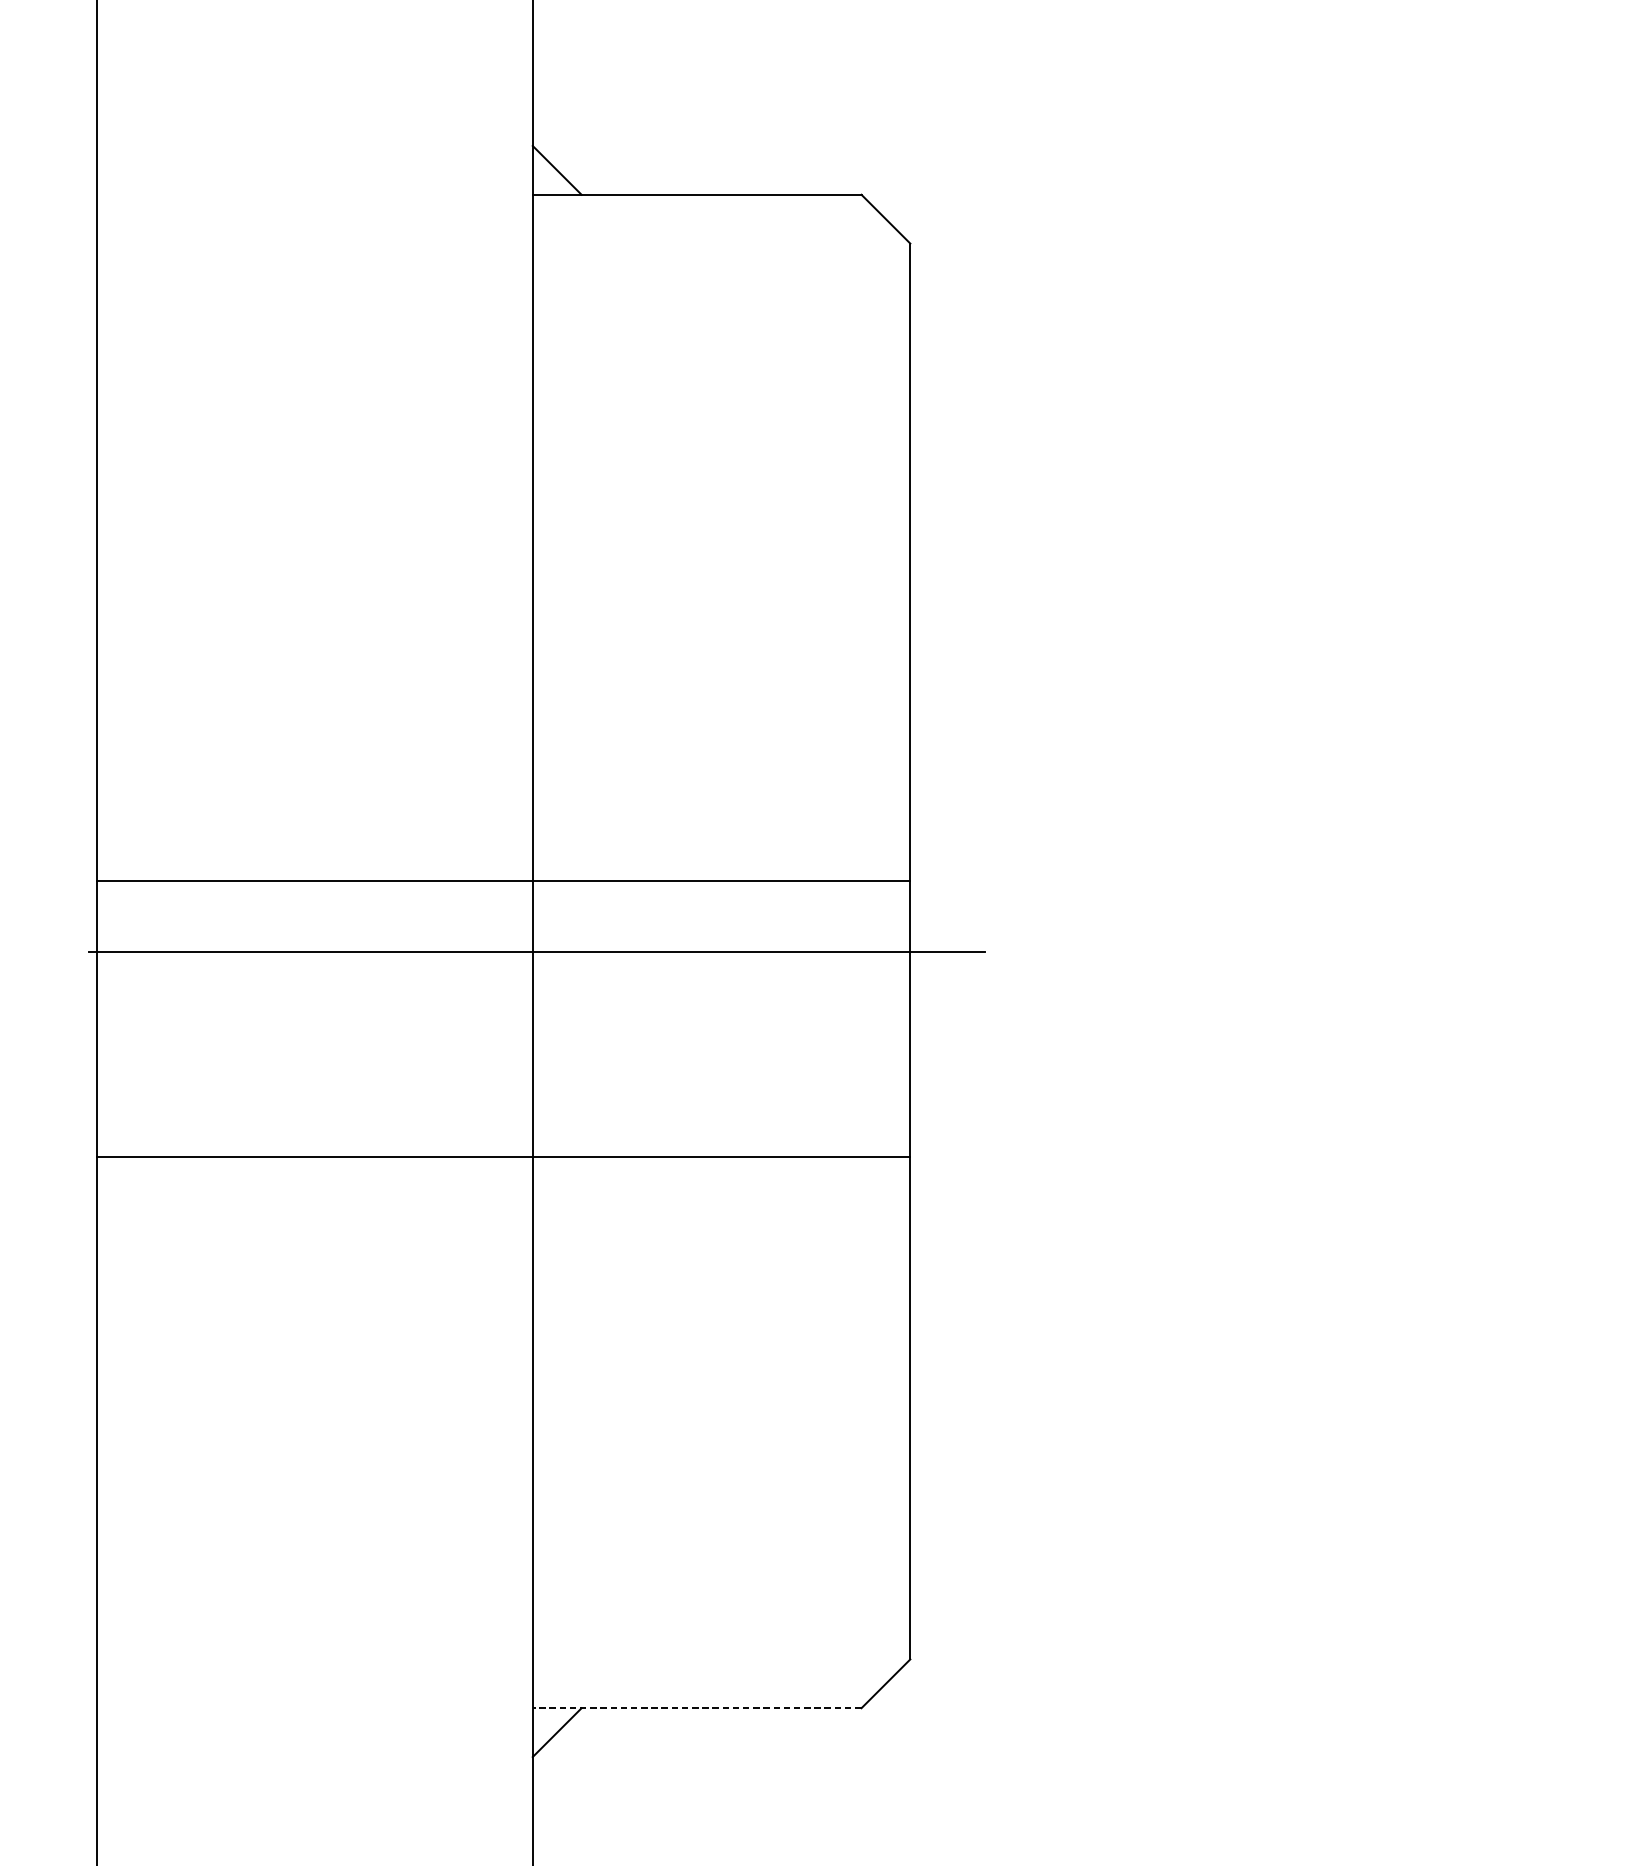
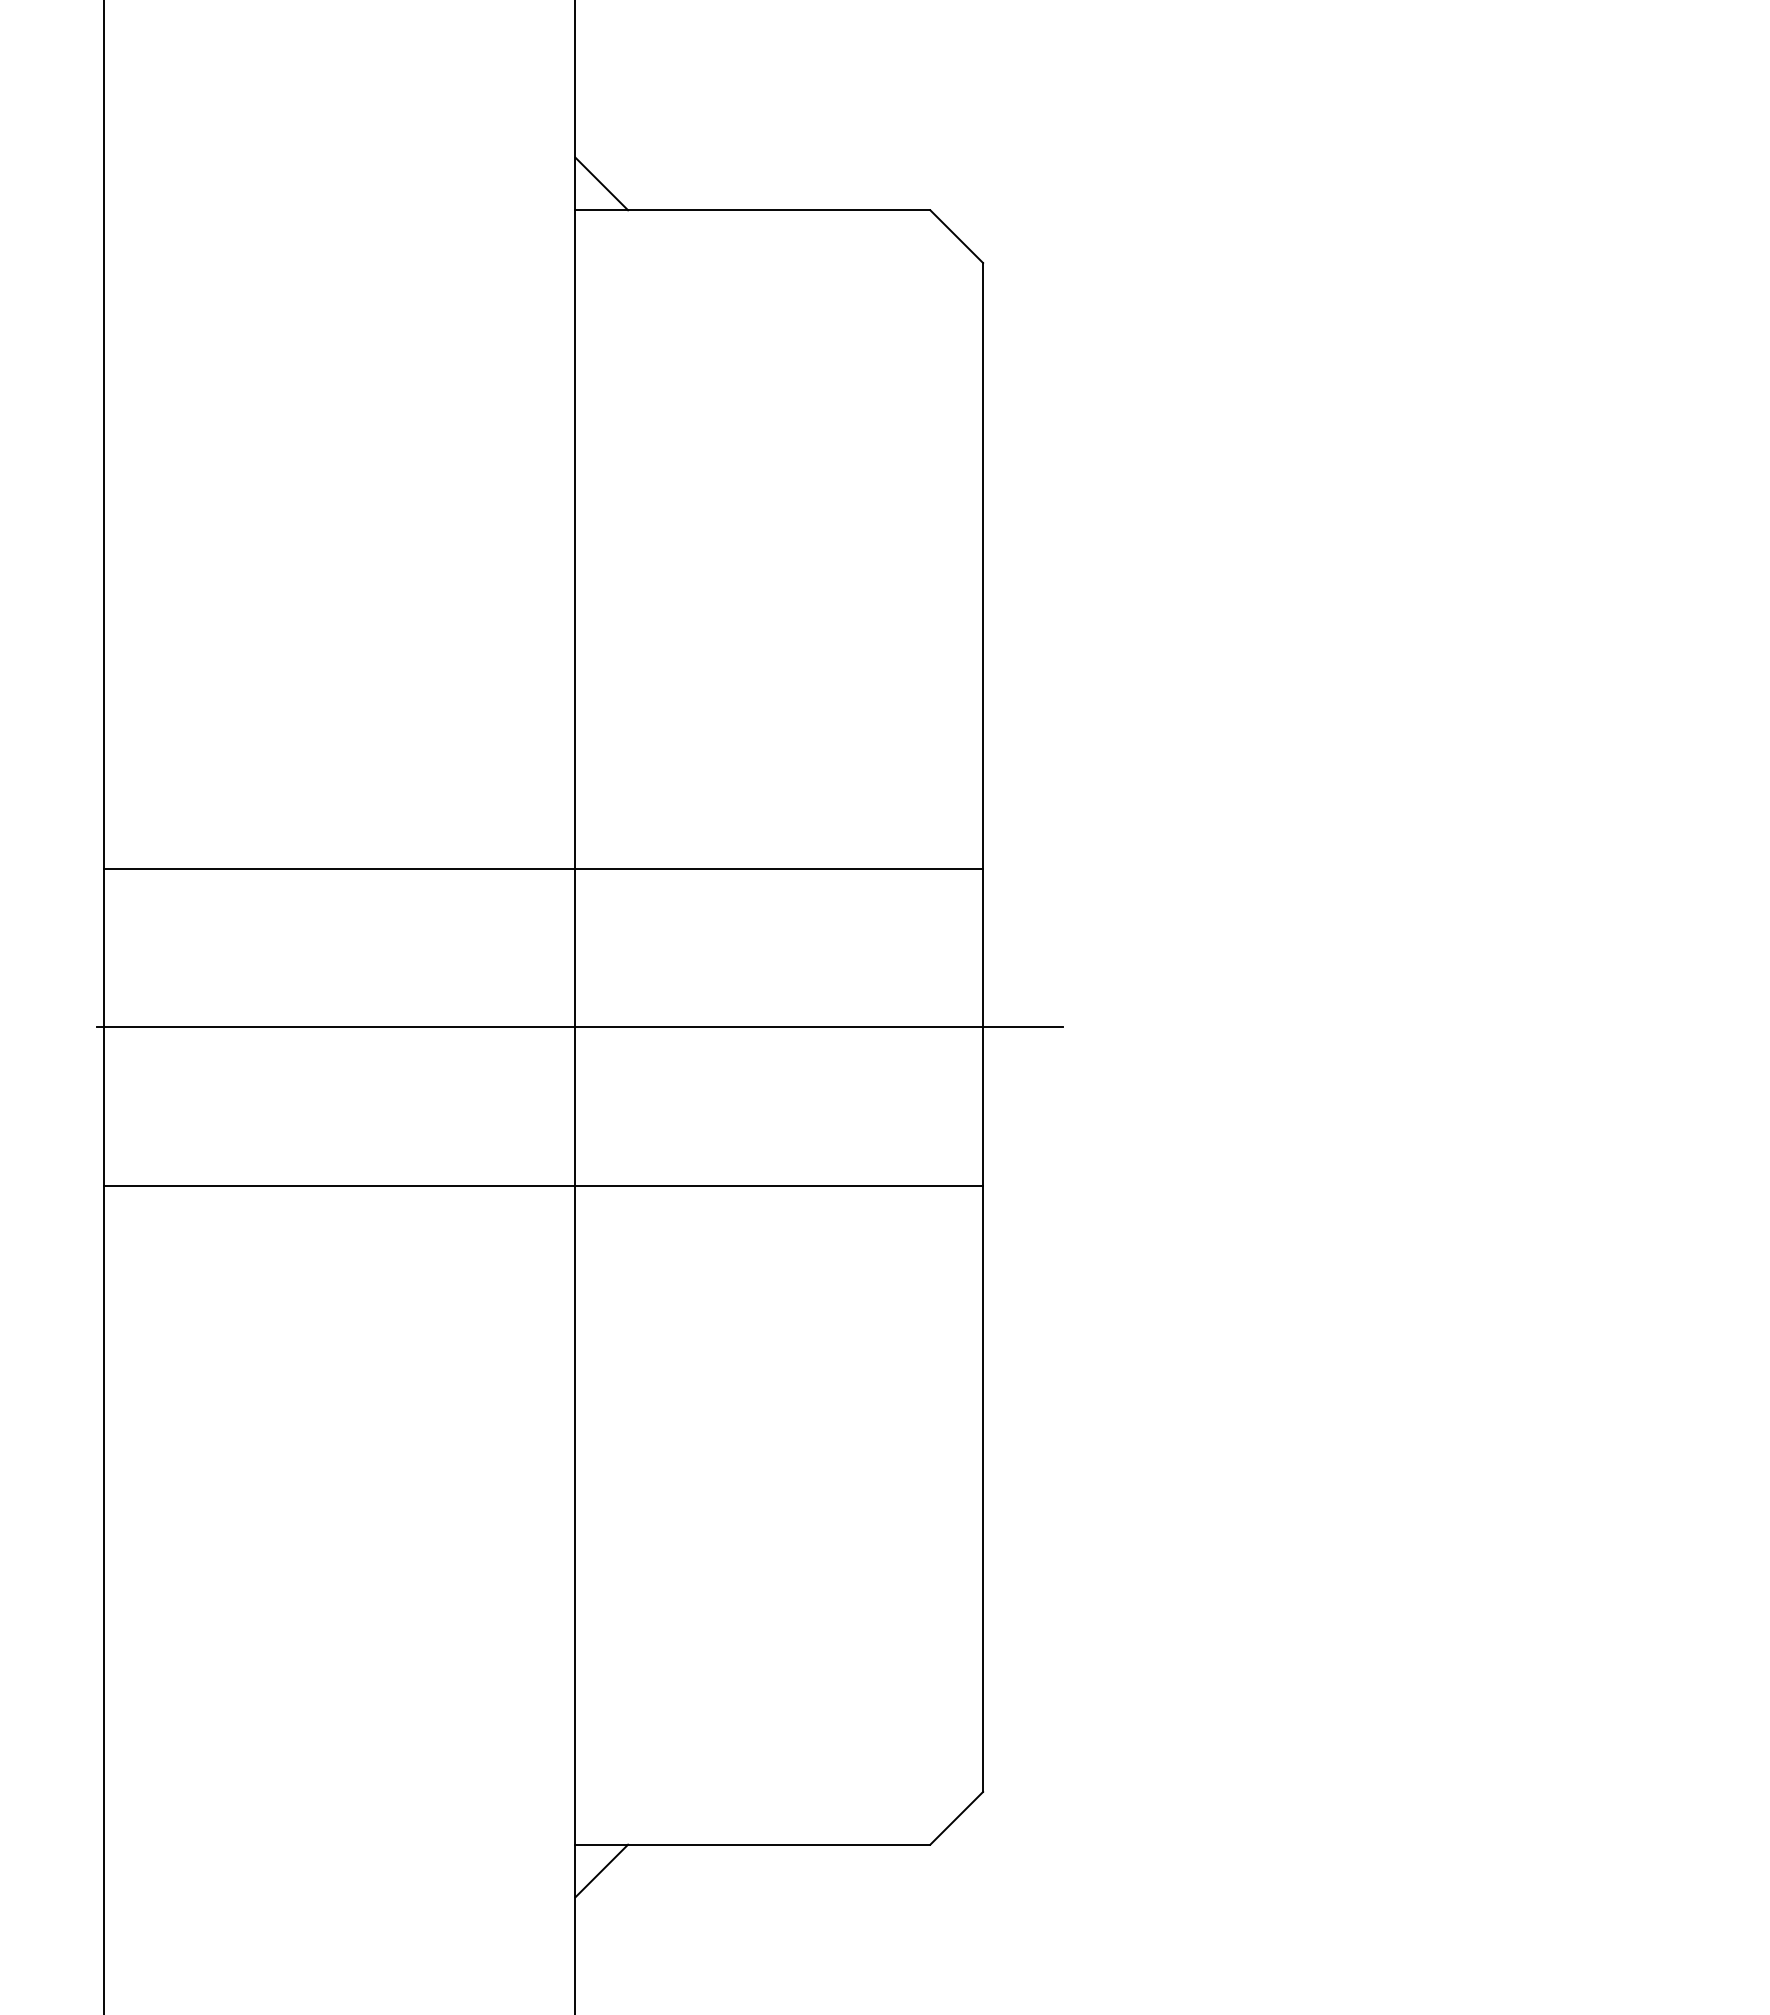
line: (503, 881) -> (543, 869), moved
line: (503, 1157) -> (543, 1185), moved
line: (696, 1708) -> (752, 1844), dashed -> solid

